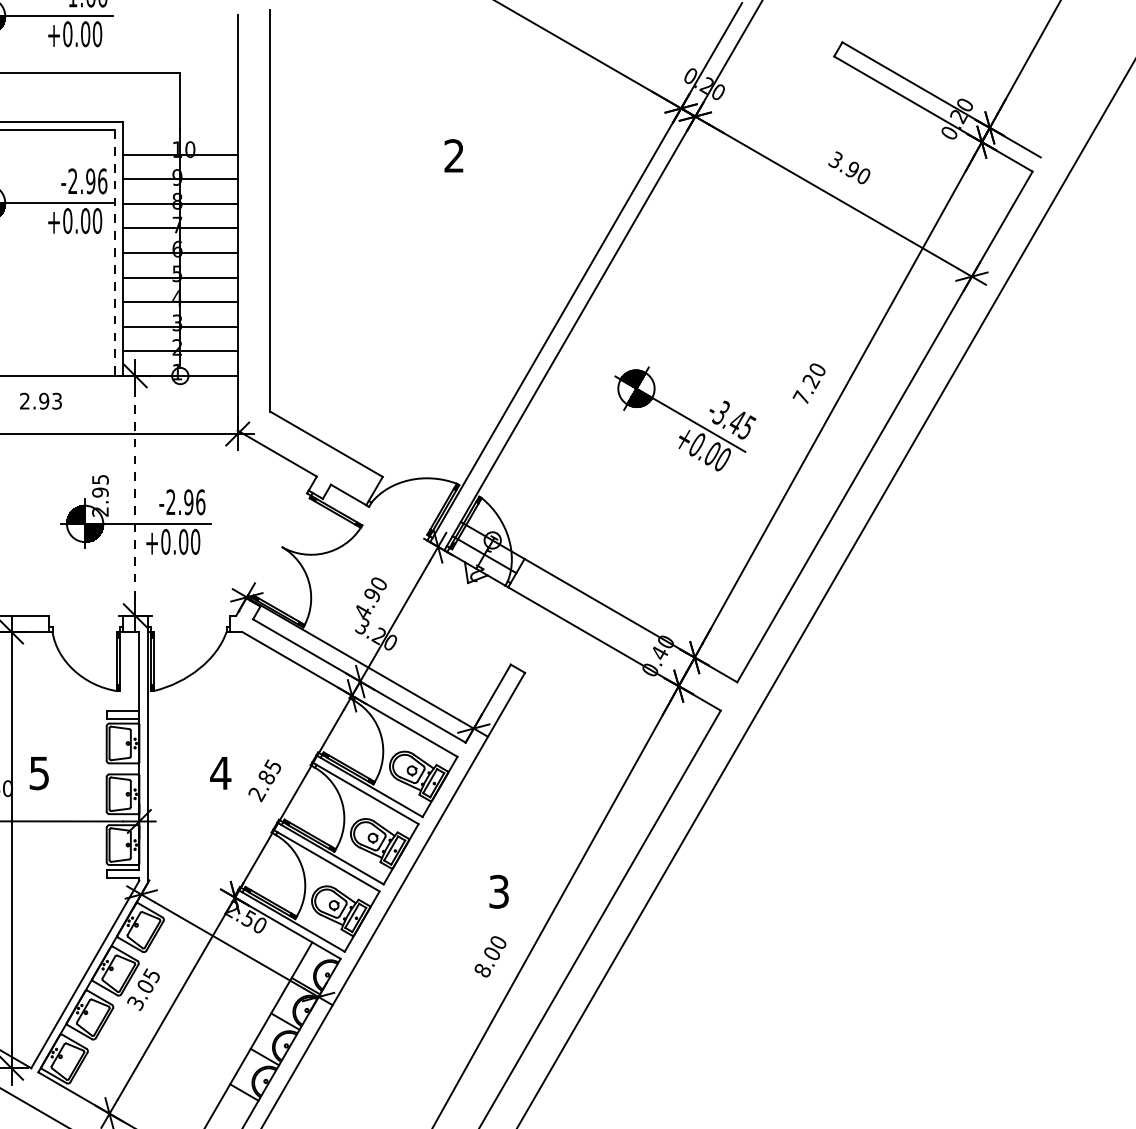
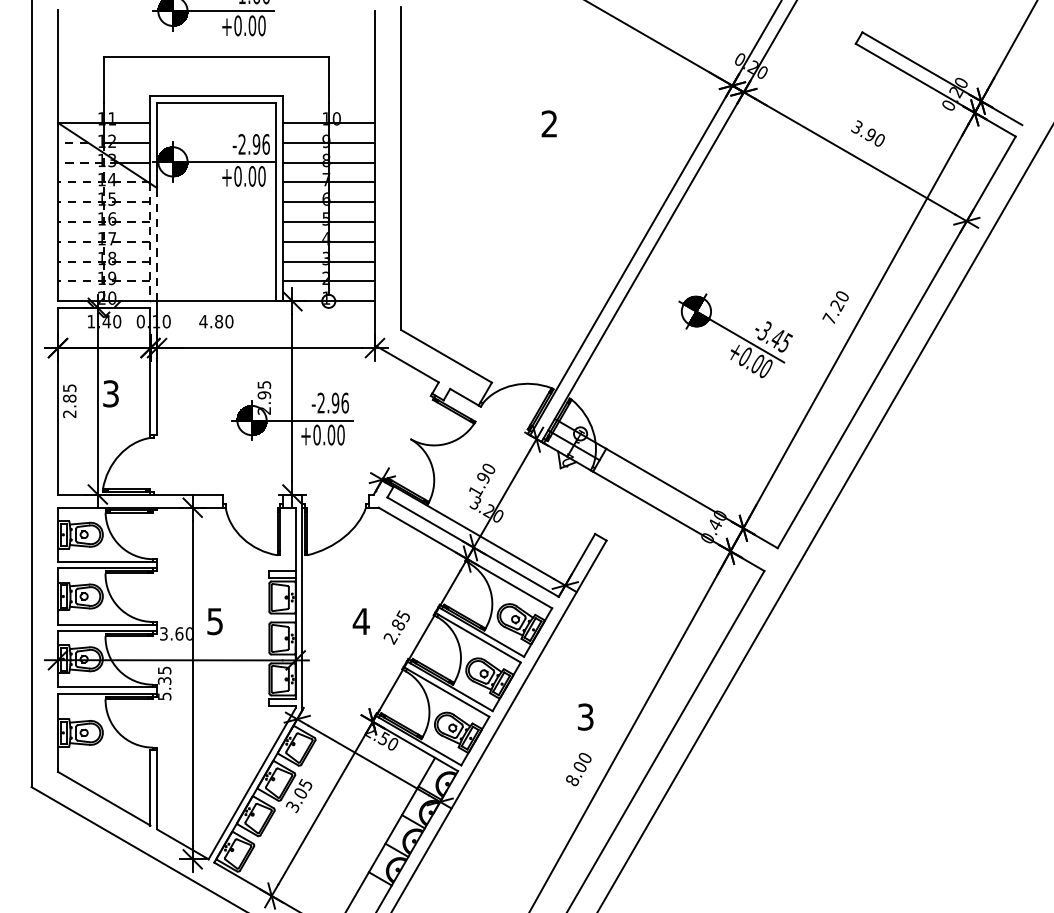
line: (114, 253) -> (275, 202), dashed -> solid
text: (41, 401) -> (216, 321), 2.93 -> 4.80
line: (135, 495) -> (292, 397), dashed -> solid
text: (363, 611) -> (476, 491), 4.90 -> 1.90

